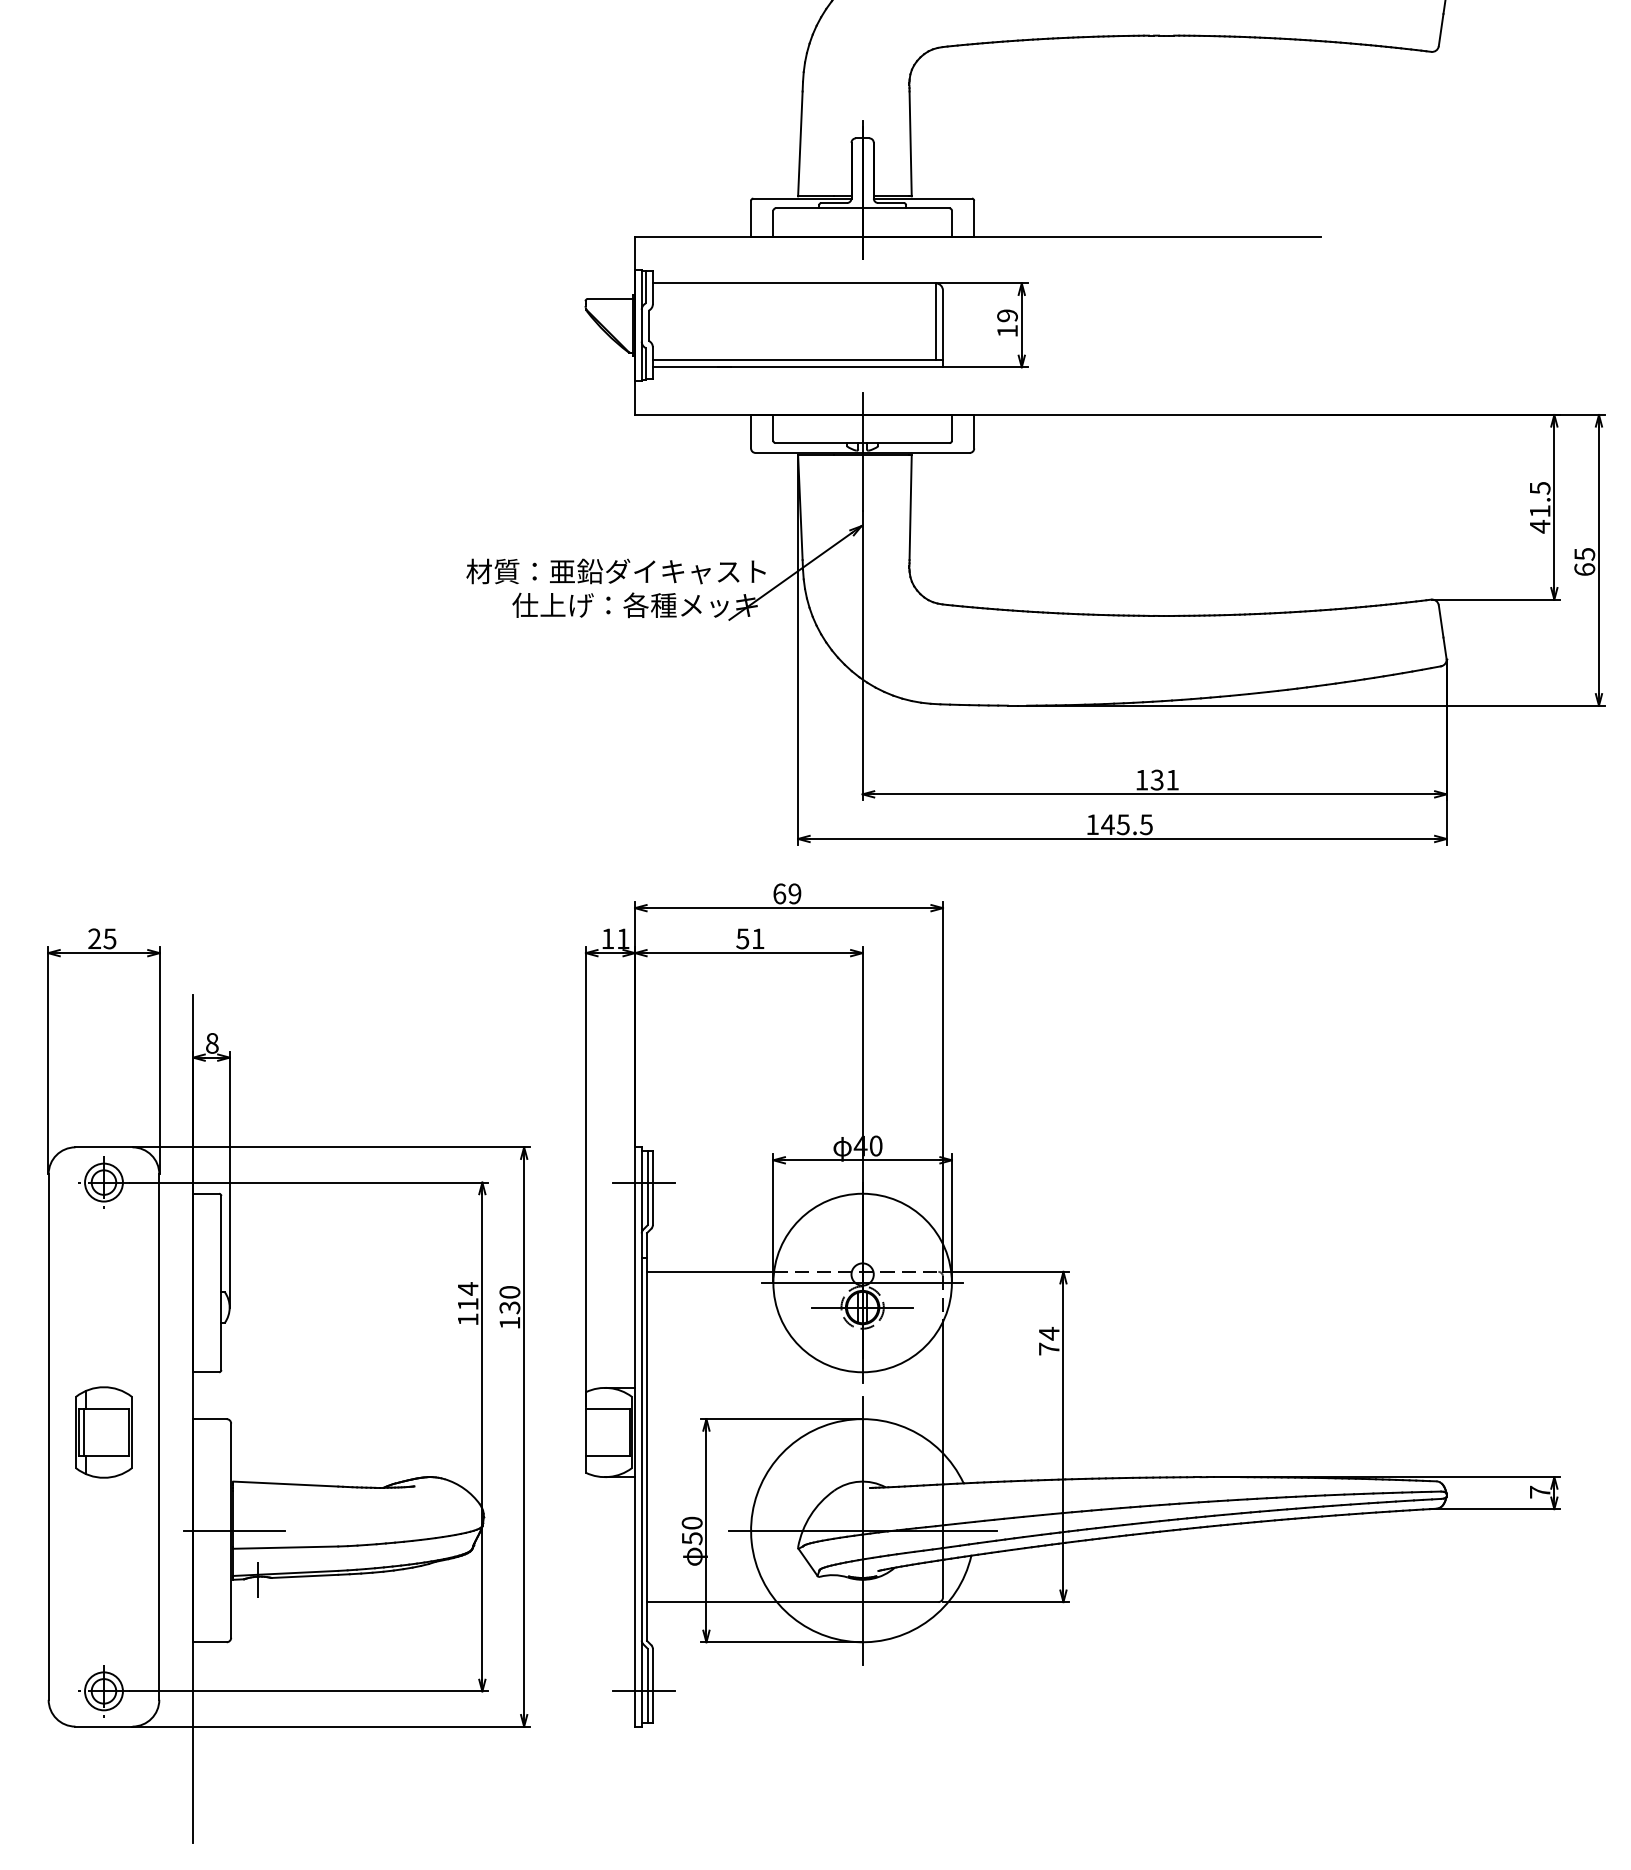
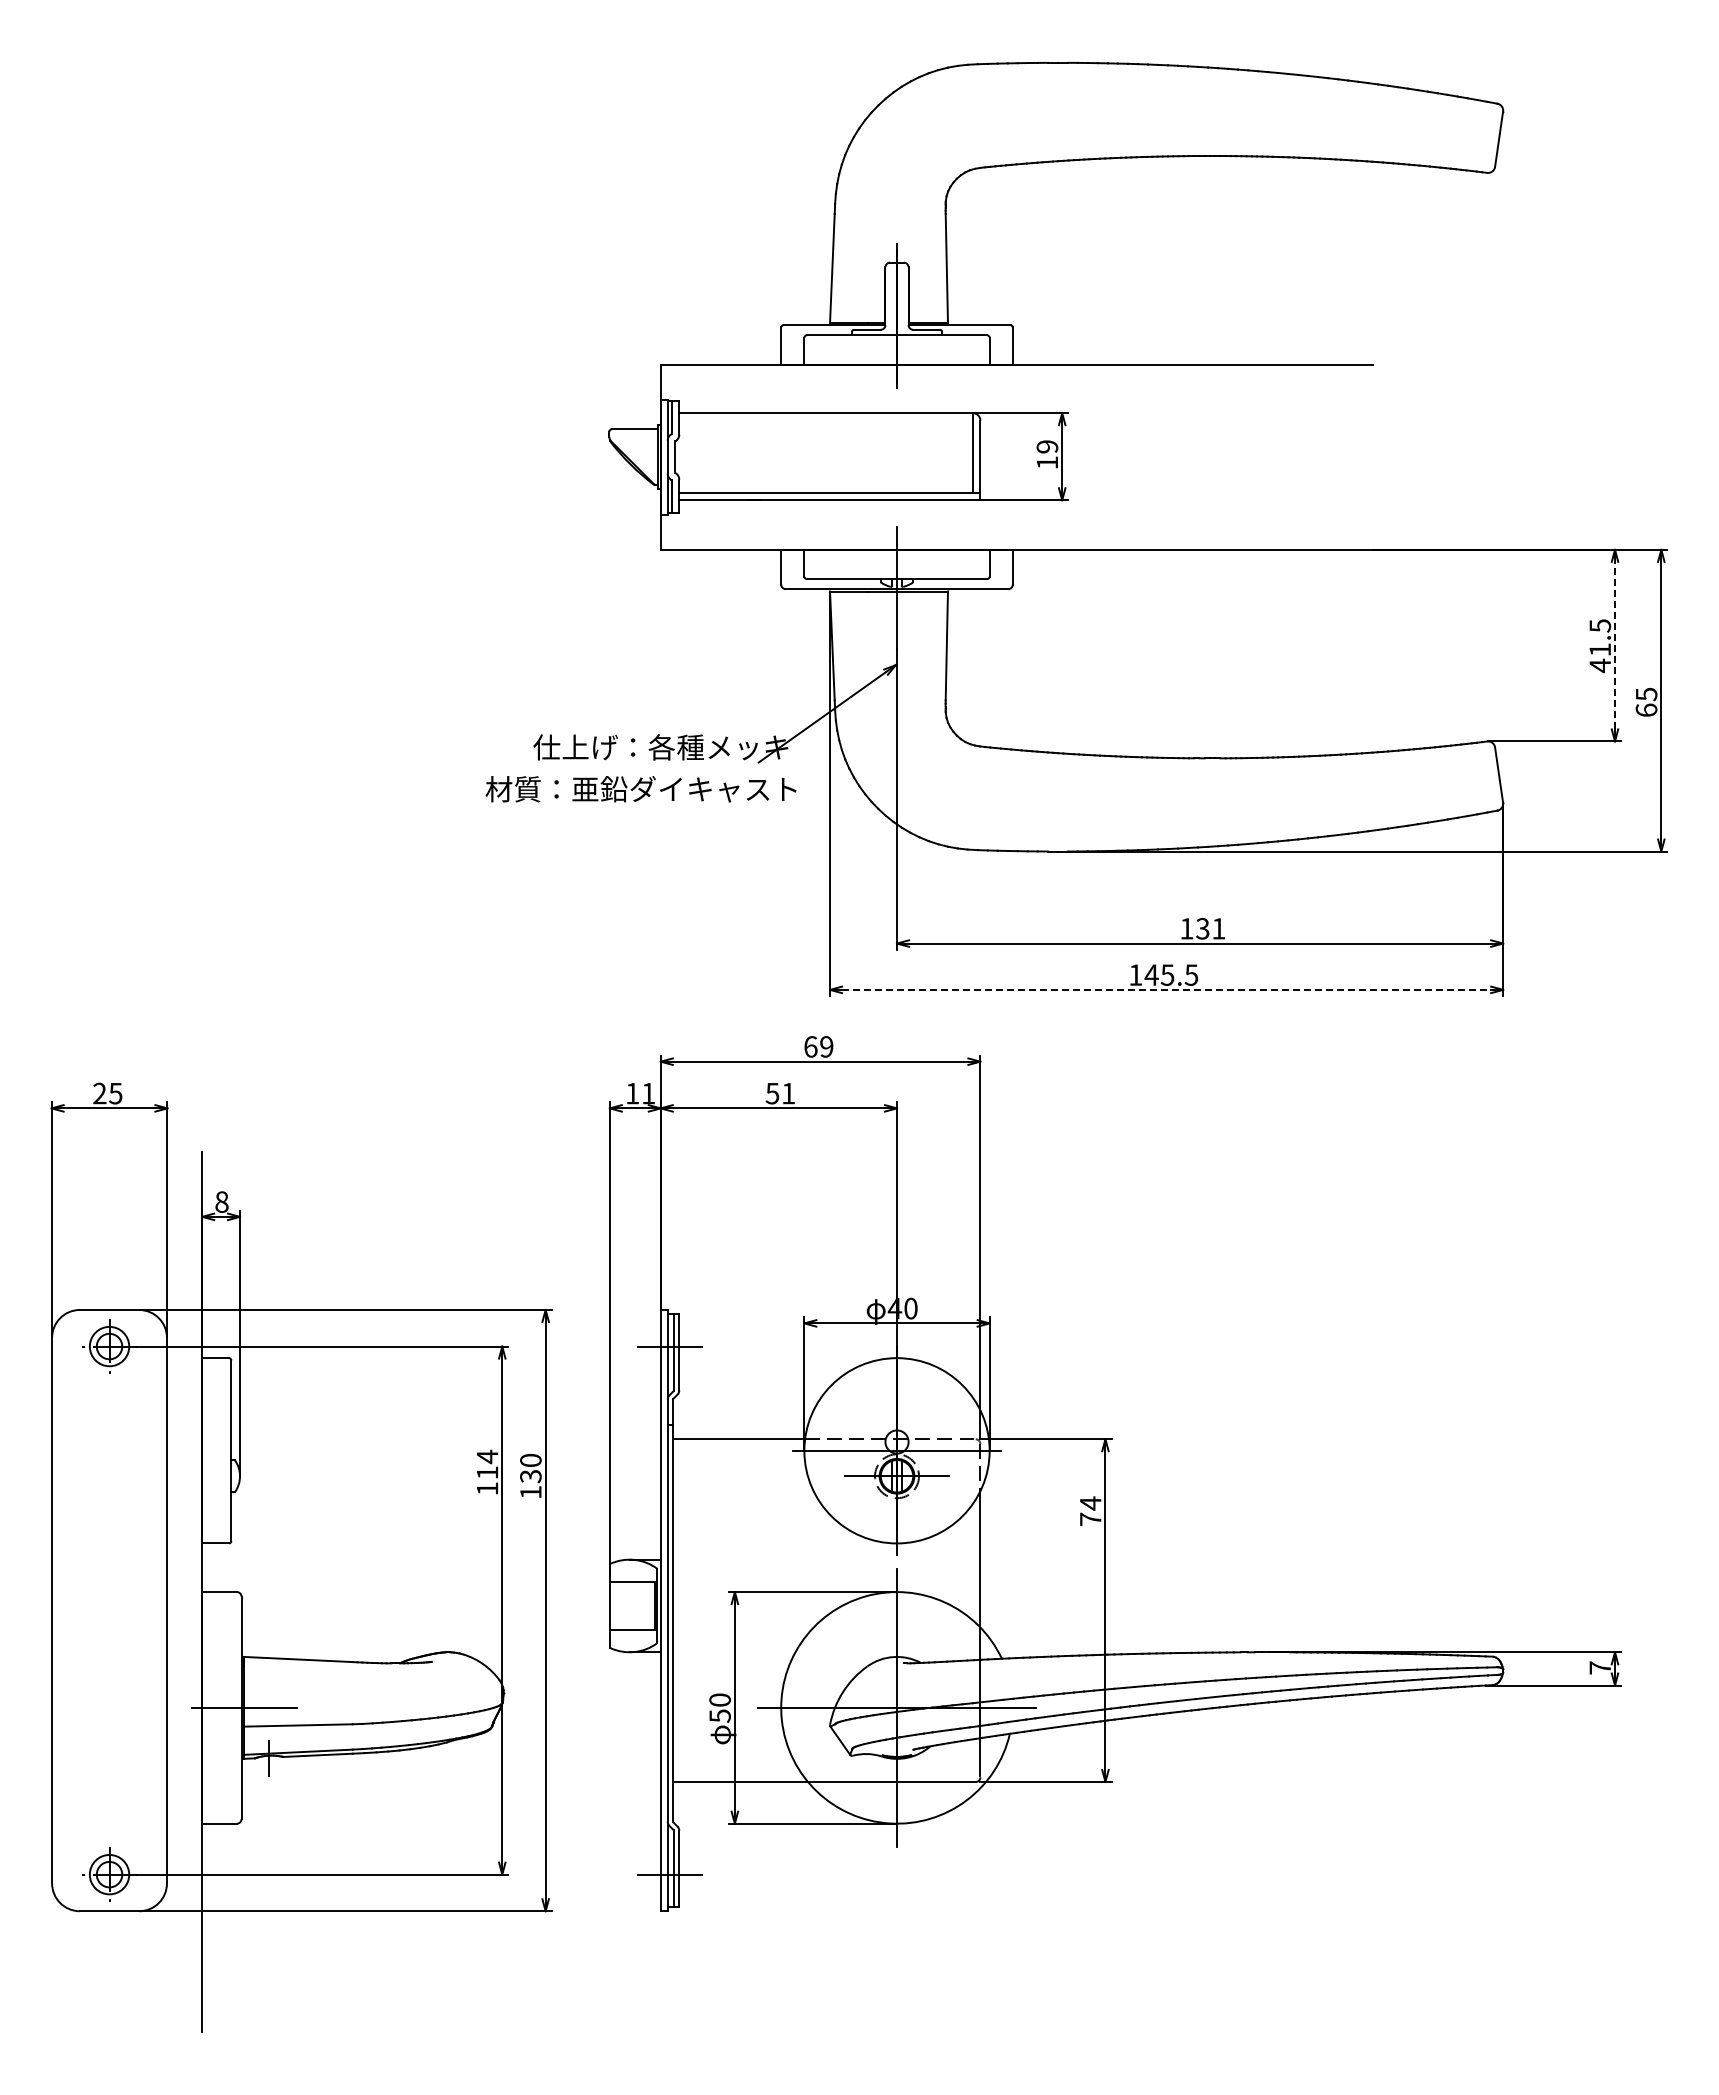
line: (1554, 507) -> (1615, 645), solid -> dashed
text: (615, 571) -> (640, 789), moved
line: (1122, 838) -> (1166, 989), solid -> dashed
part: (103, 1432) -> (109, 1605), removed

